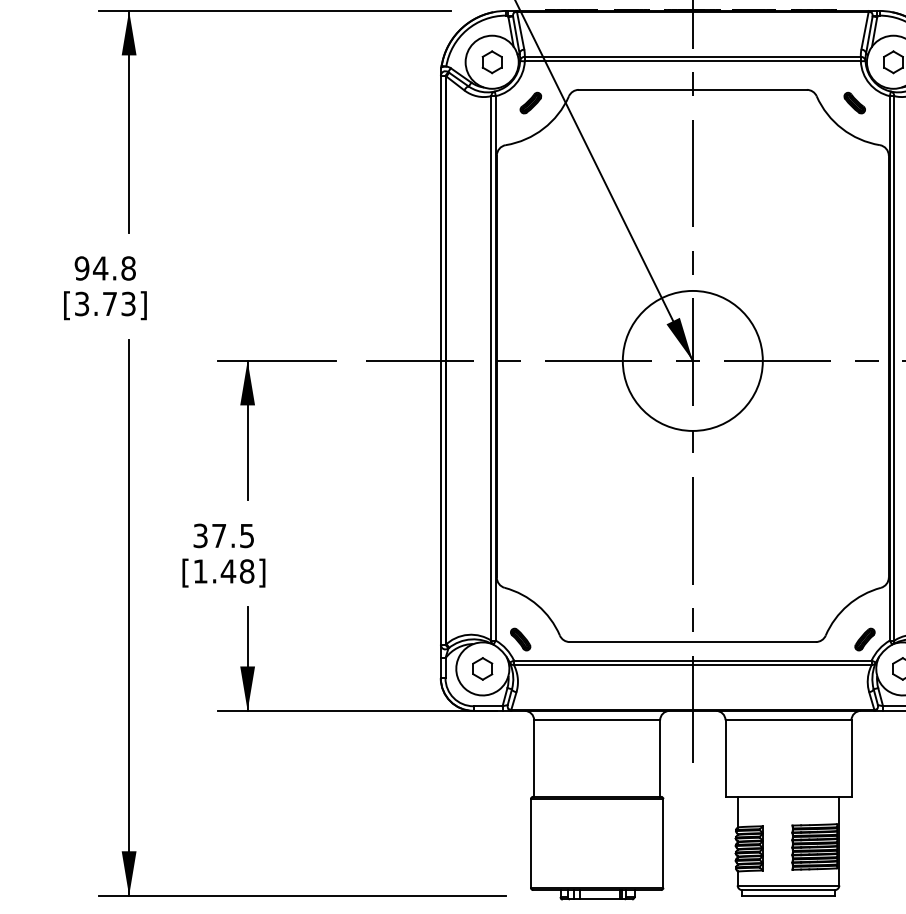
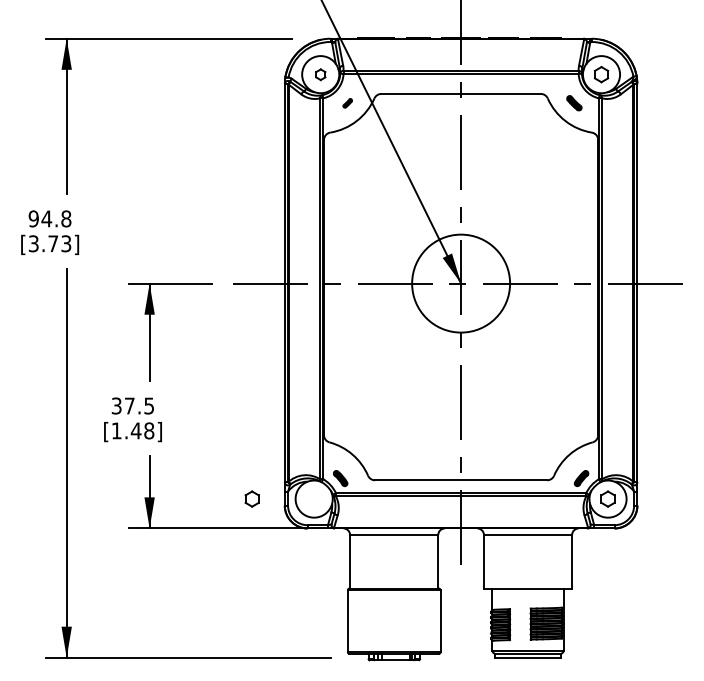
part: (491, 62) -> (320, 74), size x0.7
part: (530, 103) -> (347, 103), size x0.6
part: (481, 668) -> (251, 498), moved

